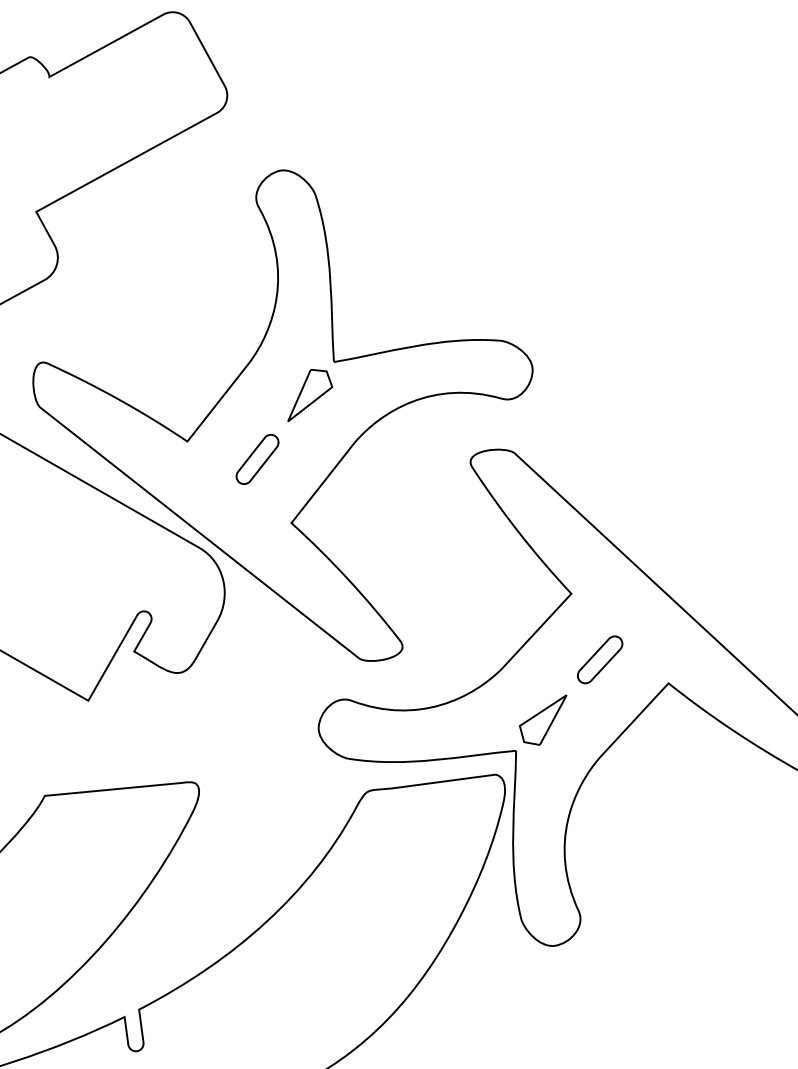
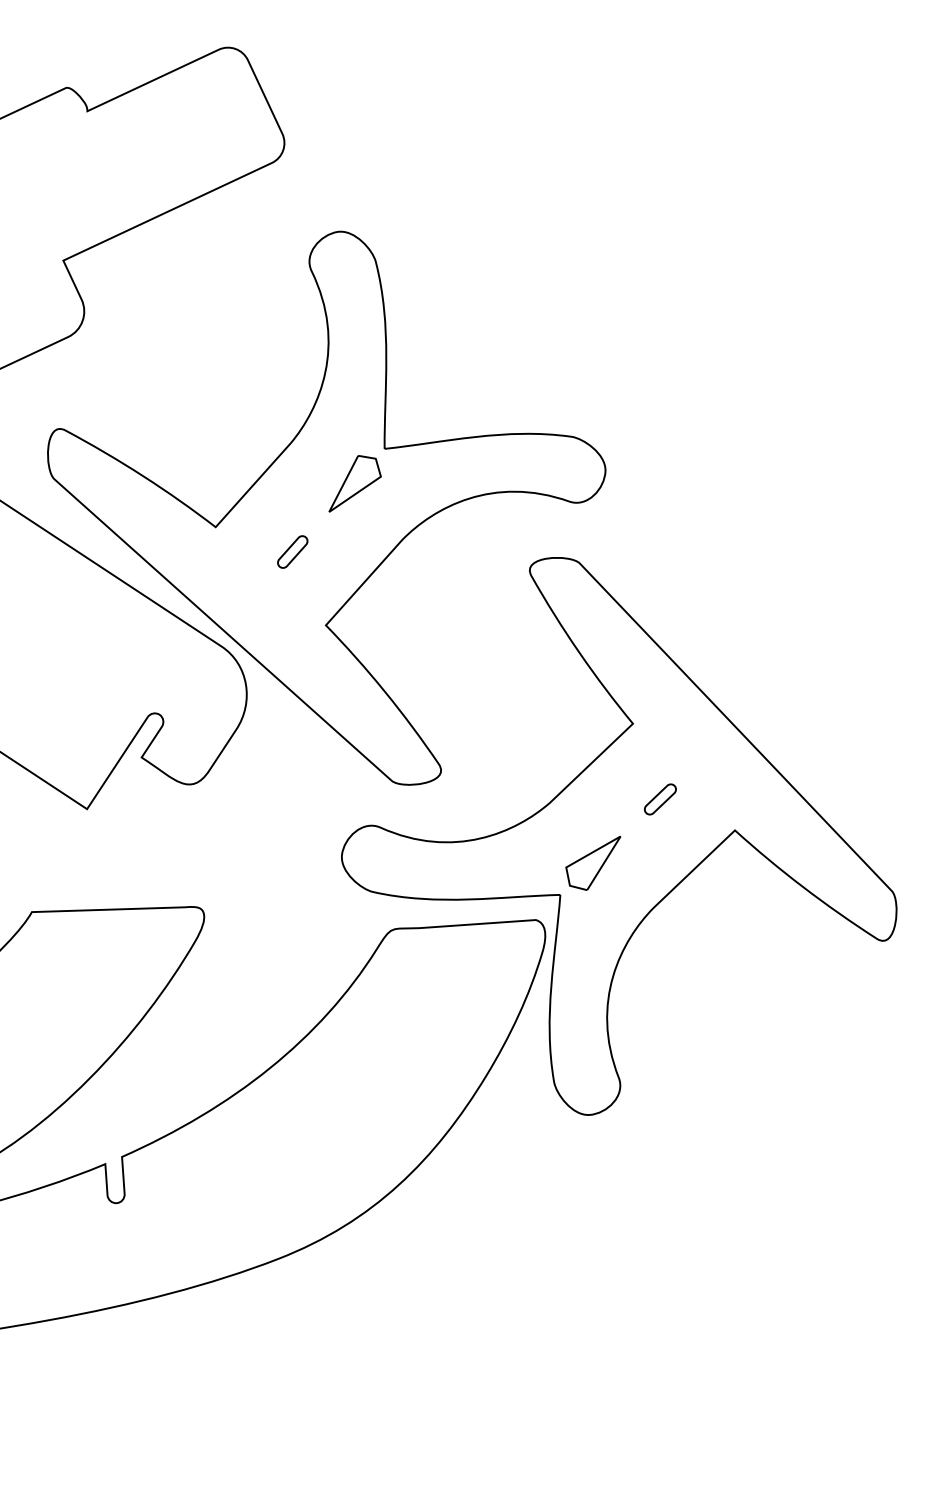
part: (257, 458) -> (292, 551), size x0.6
part: (600, 659) -> (660, 799), size x0.6

